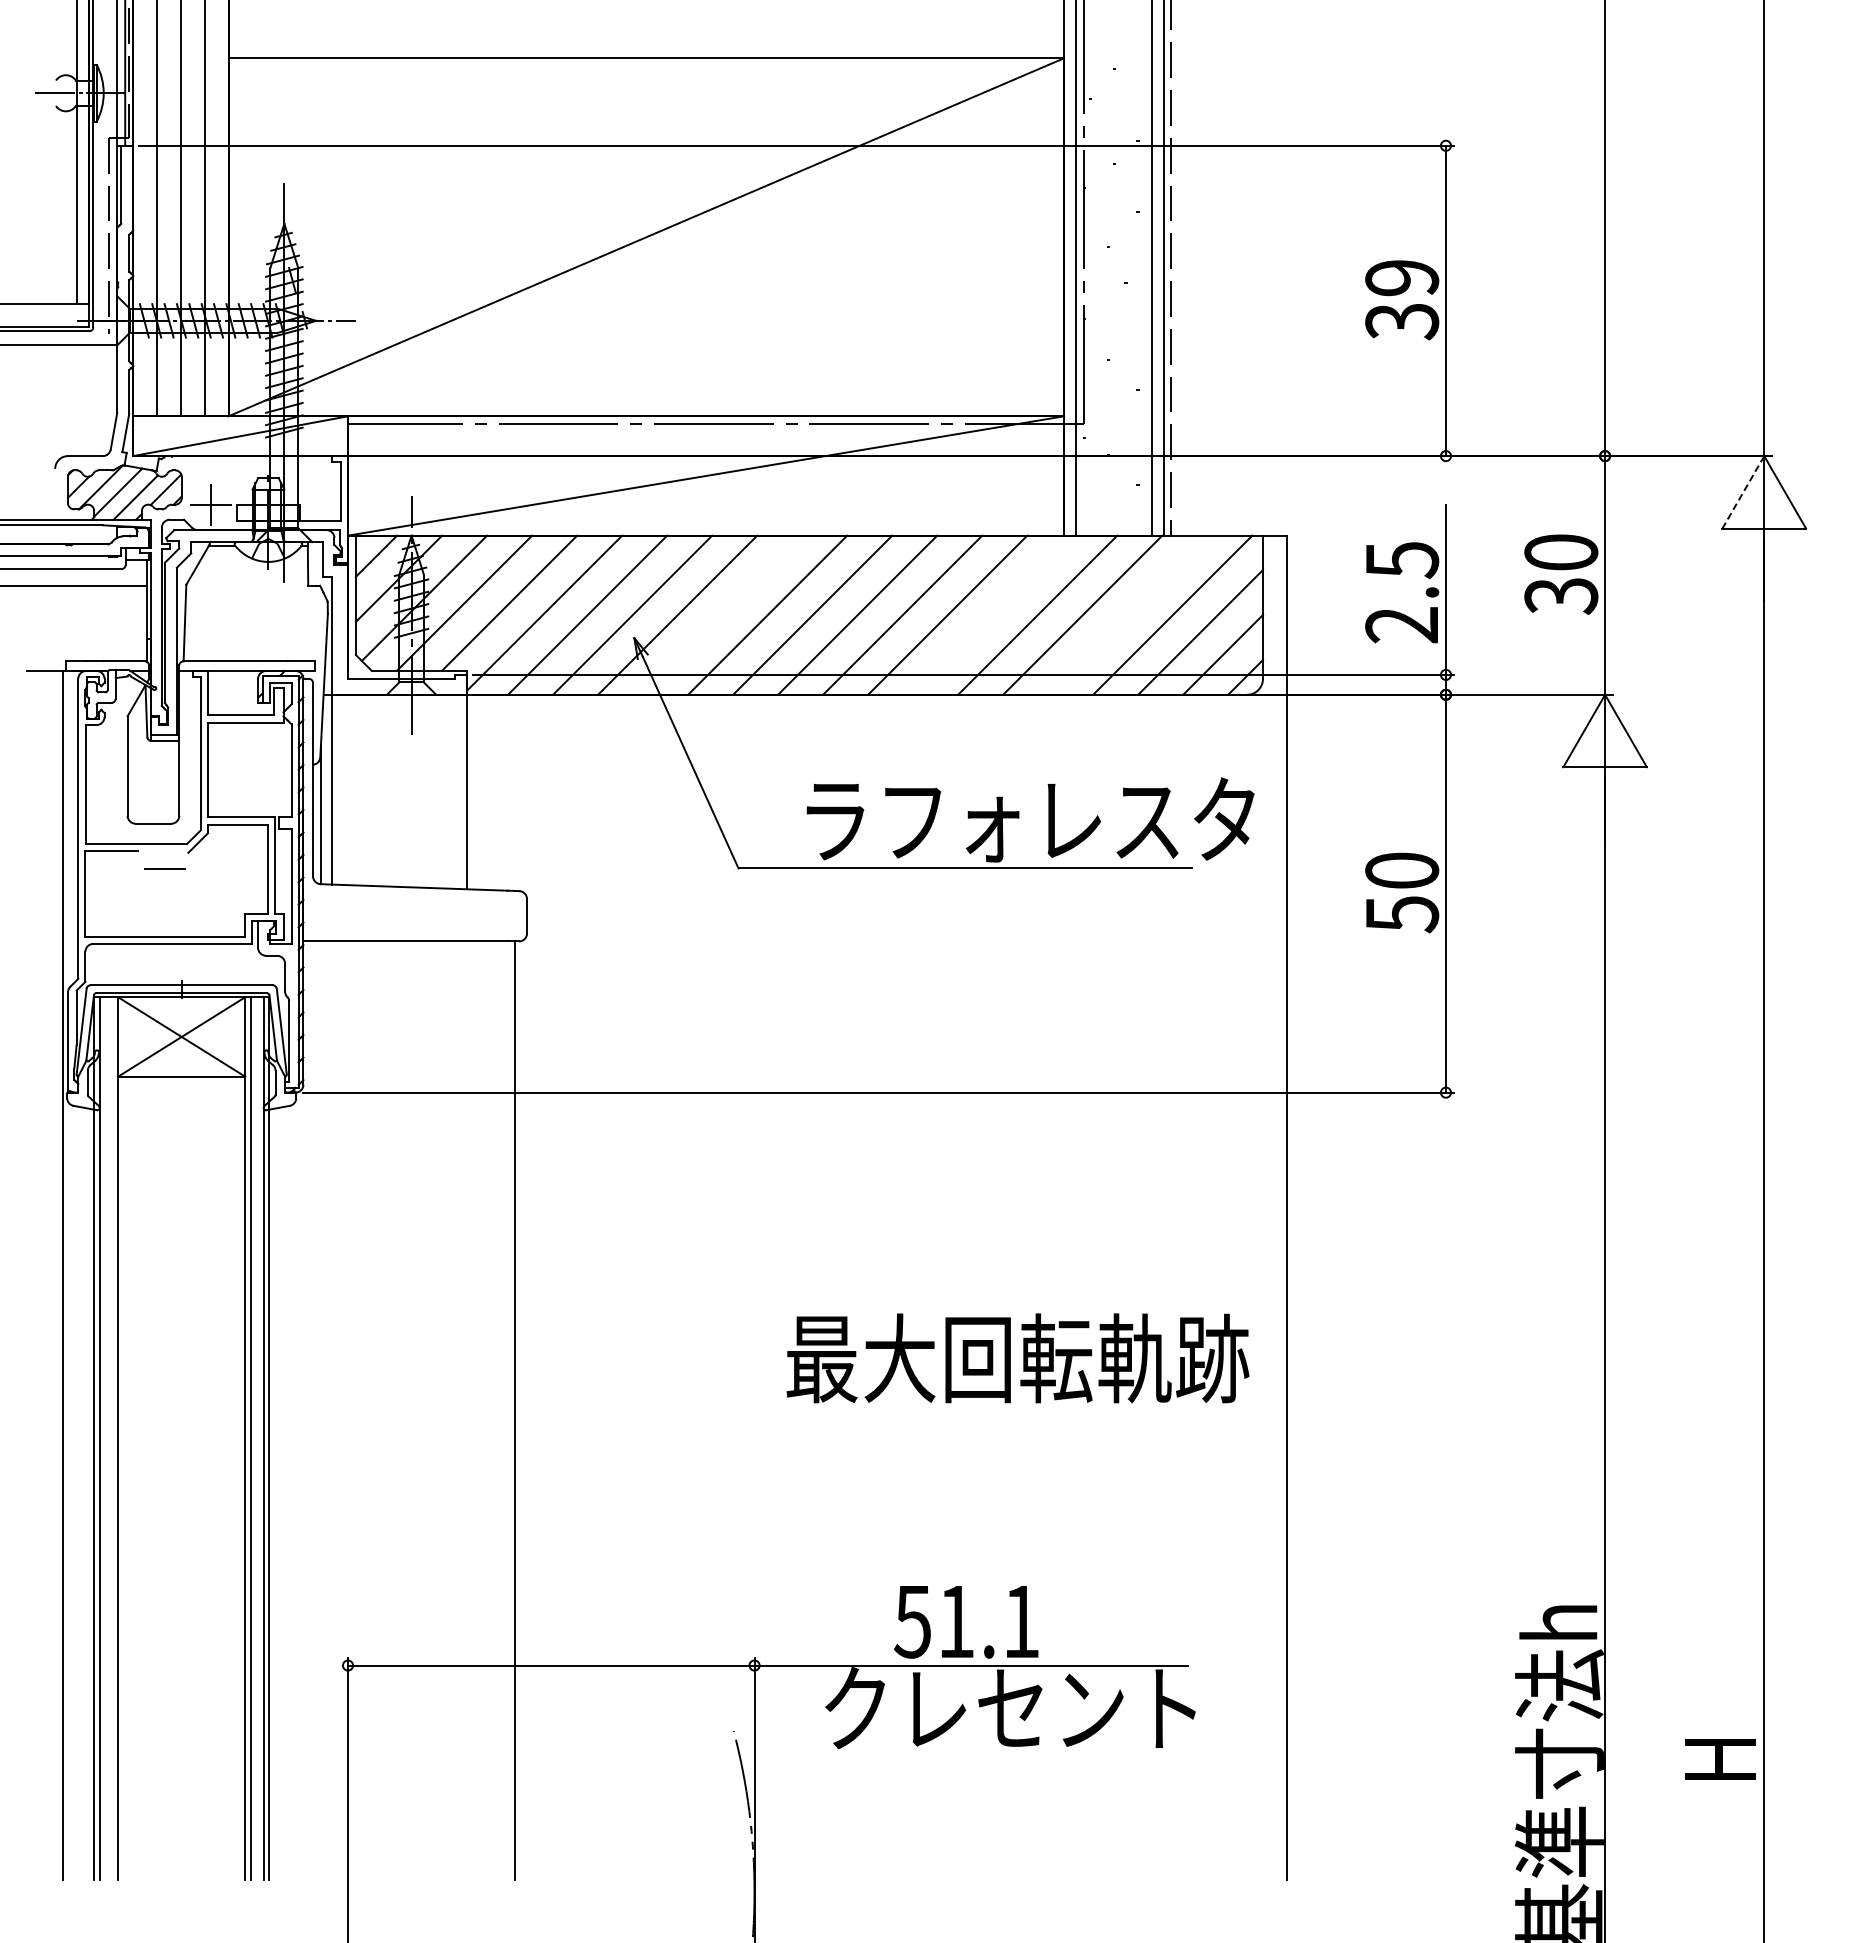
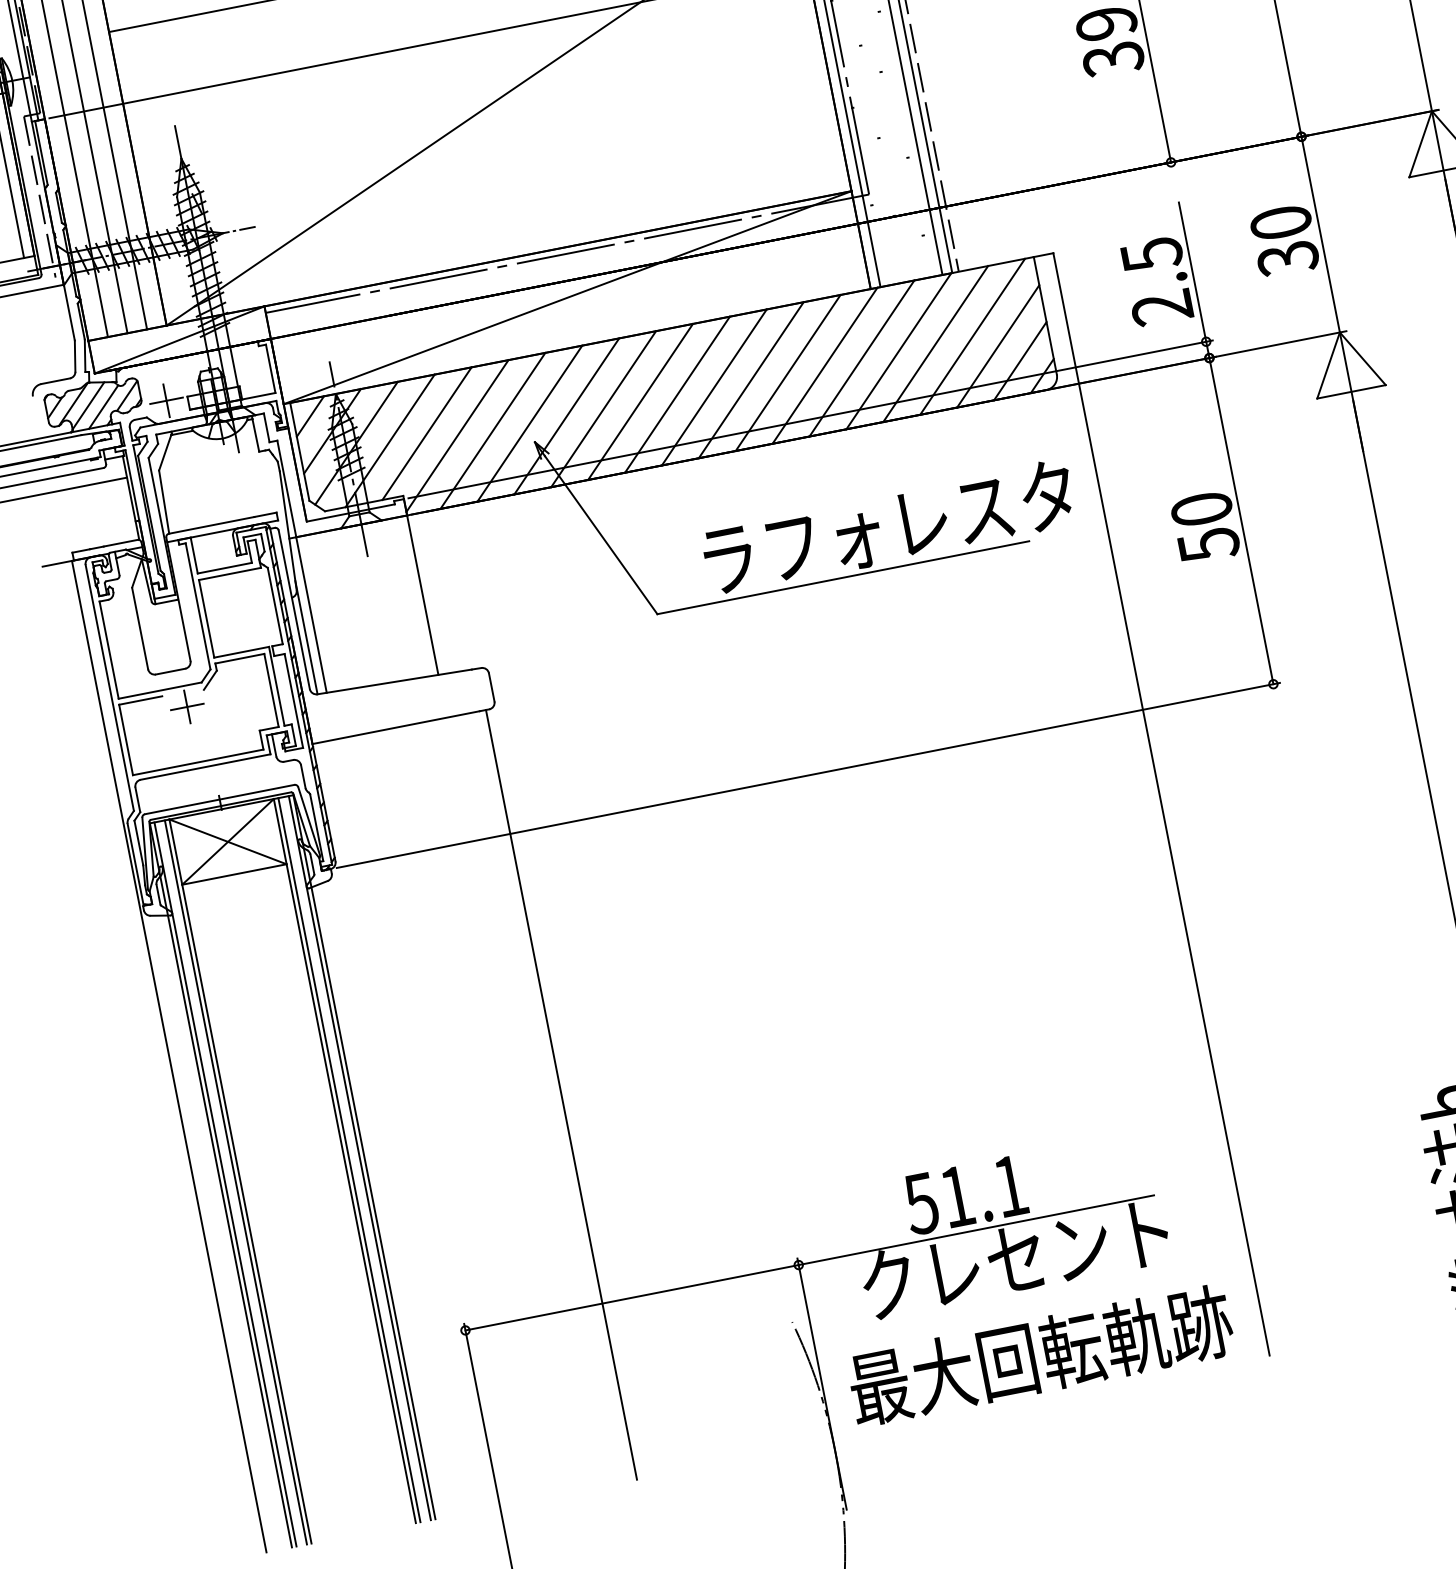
line: (1743, 492) -> (1420, 144), dashed -> solid
line: (722, 614) -> (603, 408), added
line: (992, 614) -> (824, 365), added
line: (1127, 614) -> (935, 343), added
line: (165, 868) -> (187, 706), added
text: (1017, 1358) -> (1040, 1355), moved
line: (112, 1438) -> (235, 1182), added

